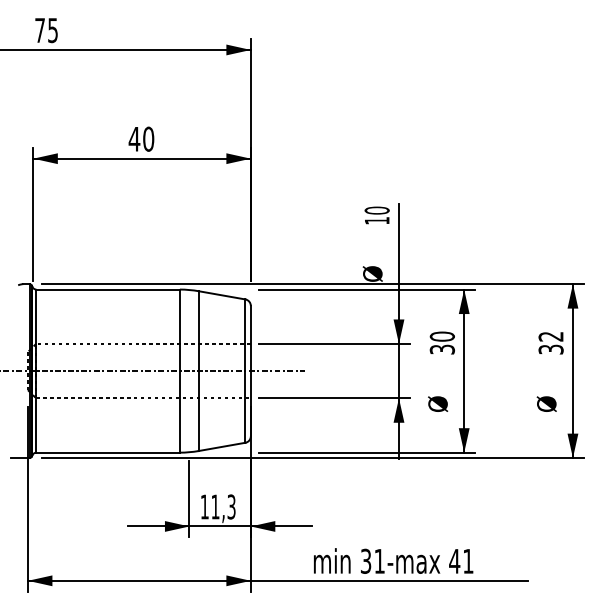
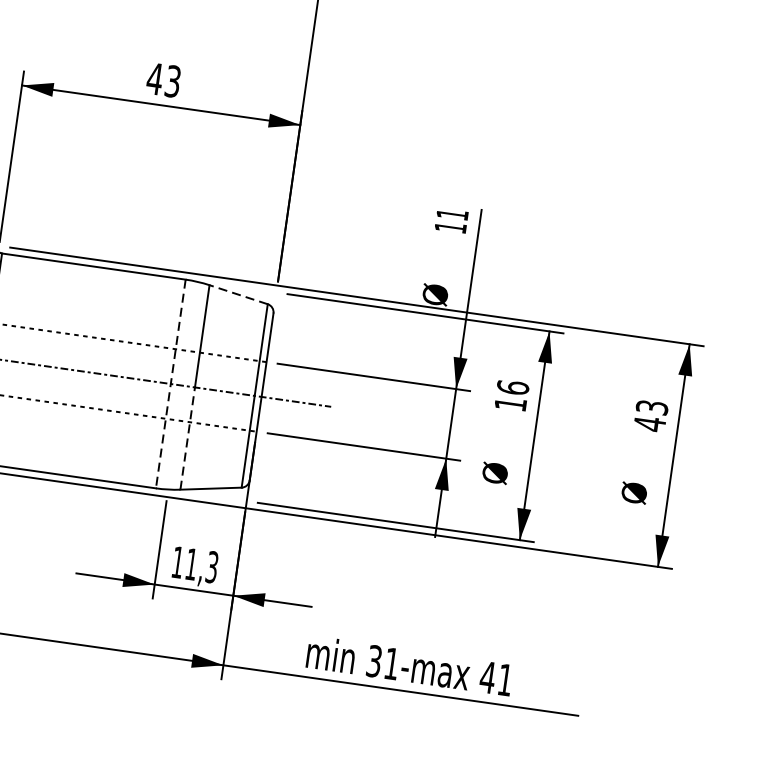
text: (148, 138) -> (173, 80), 40 -> 43
text: (376, 210) -> (451, 214), 10 -> 11
line: (222, 295) -> (239, 294), solid -> dashed
text: (442, 342) -> (512, 395), 30 -> 16
text: (550, 343) -> (650, 416), 32 -> 43
line: (179, 371) -> (170, 384), solid -> dashed
line: (198, 411) -> (187, 439), solid -> dashed

